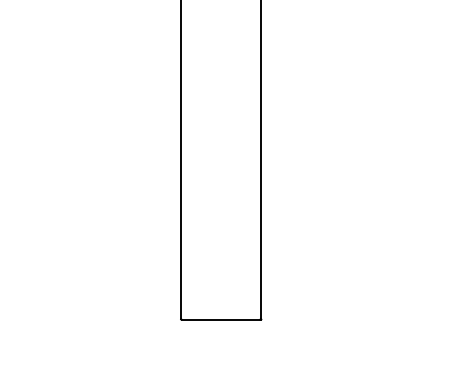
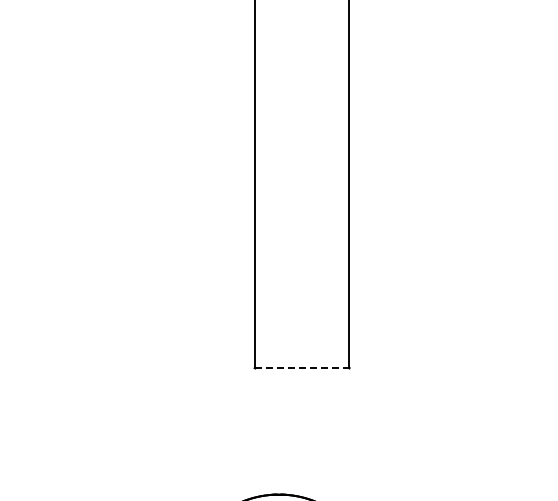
line: (221, 319) -> (302, 368), solid -> dashed

